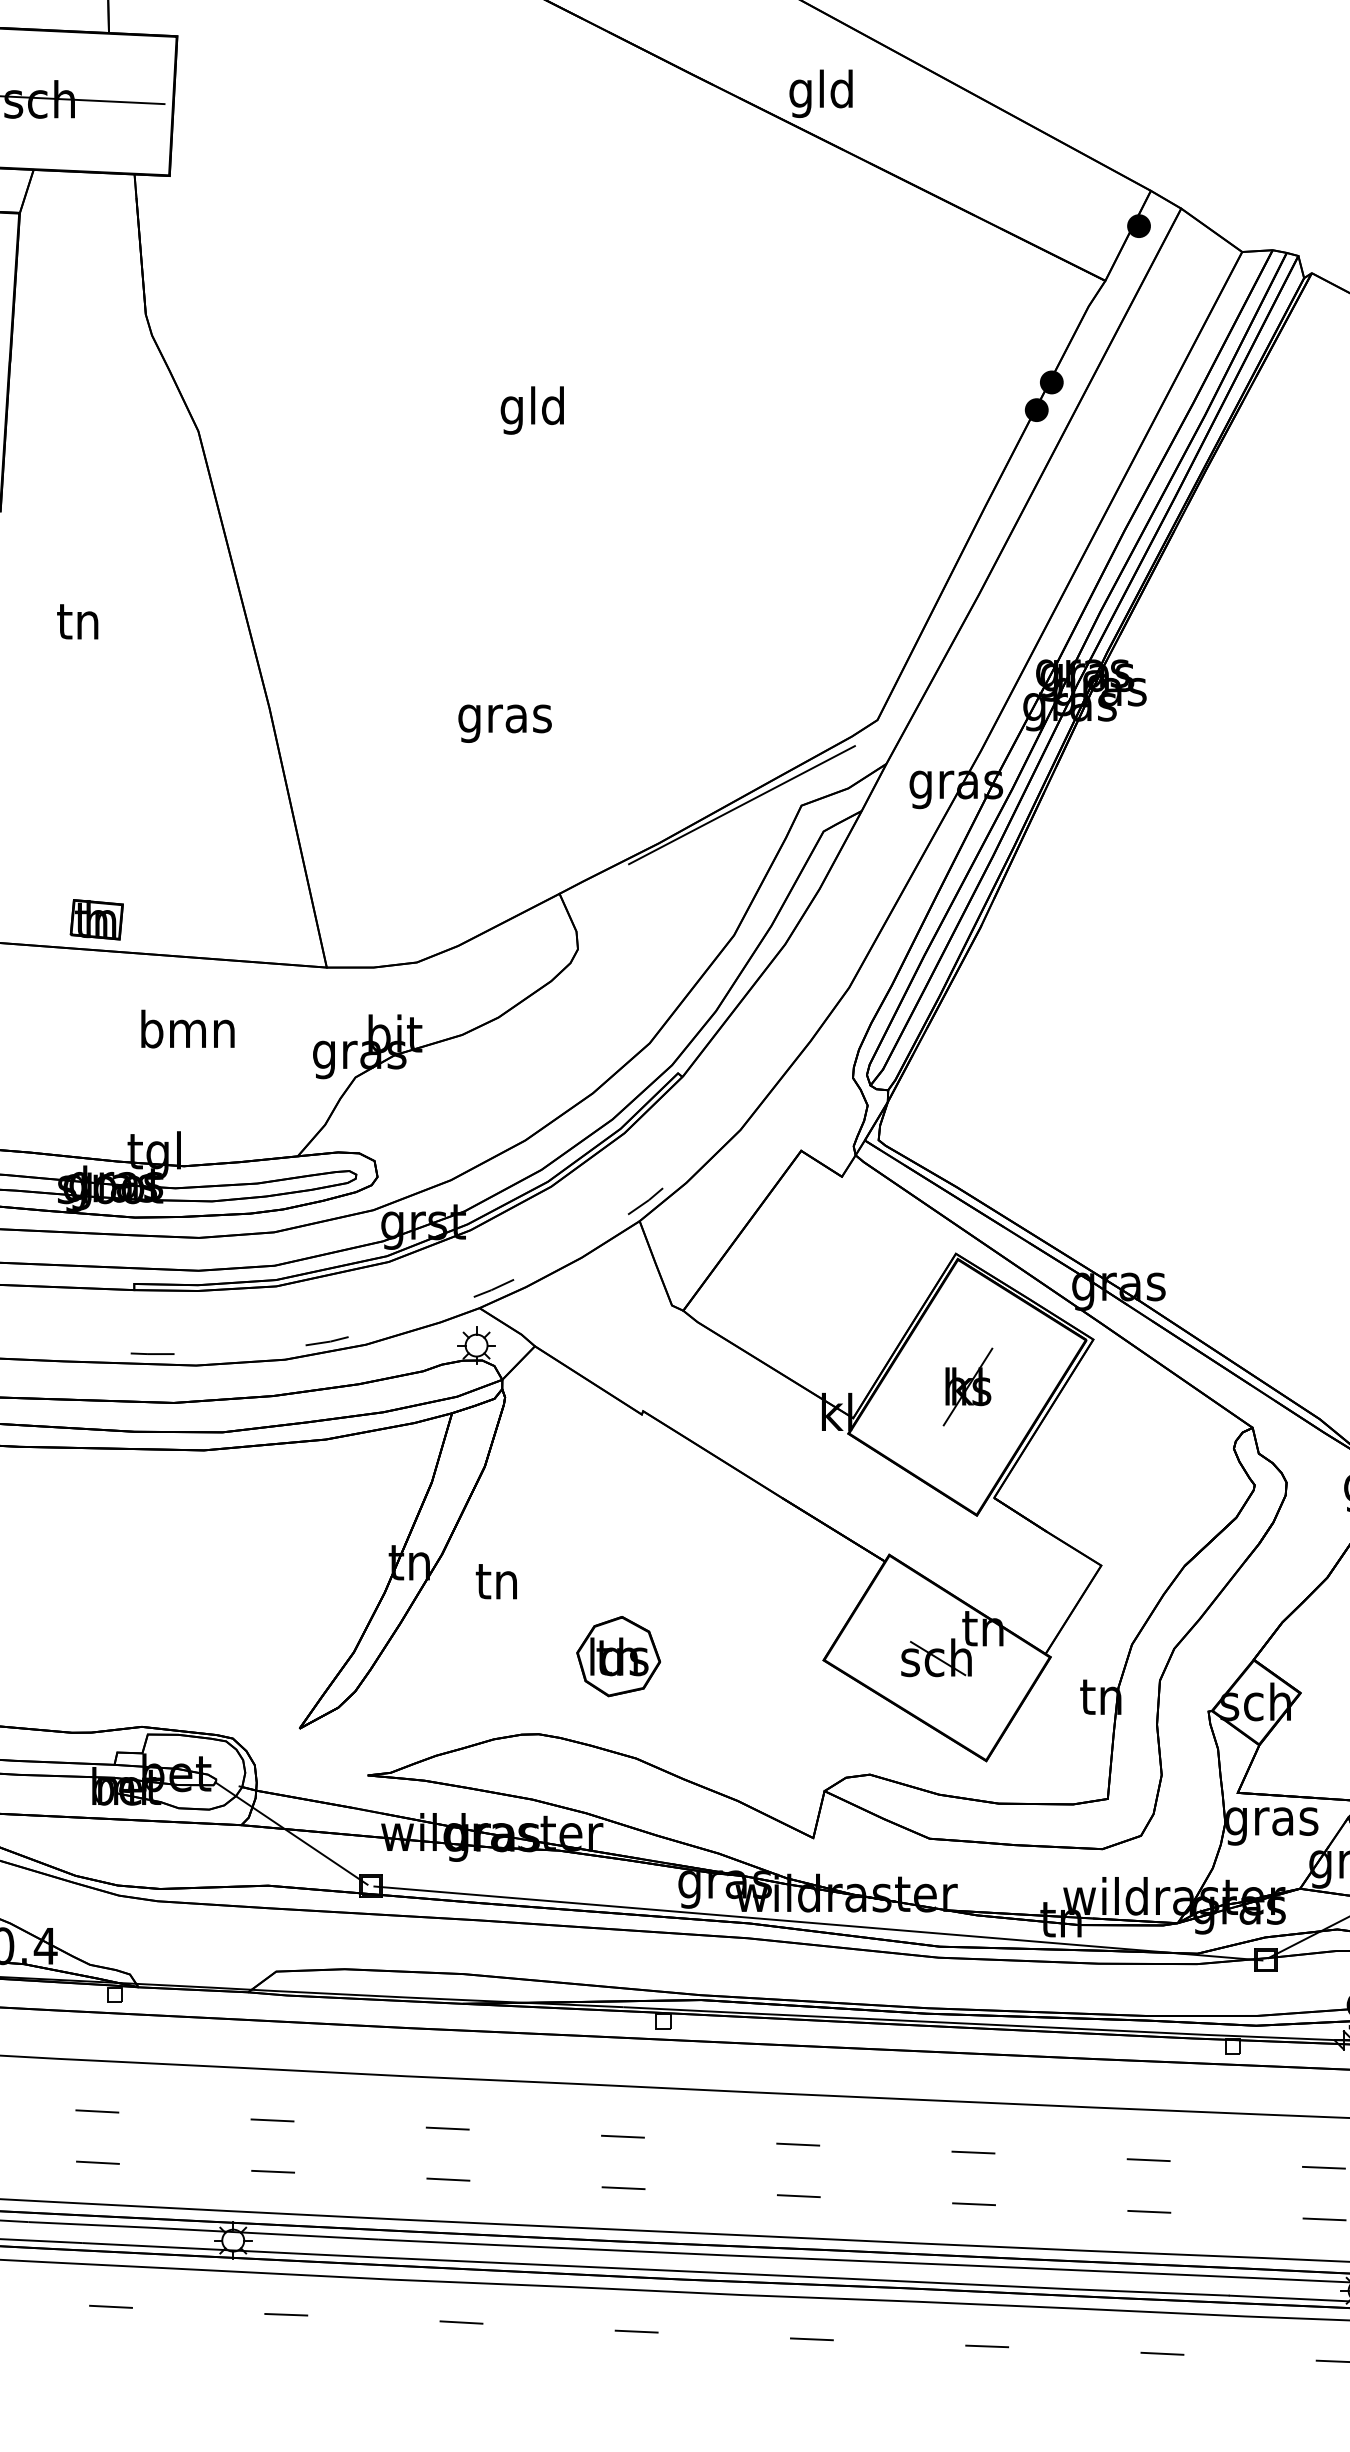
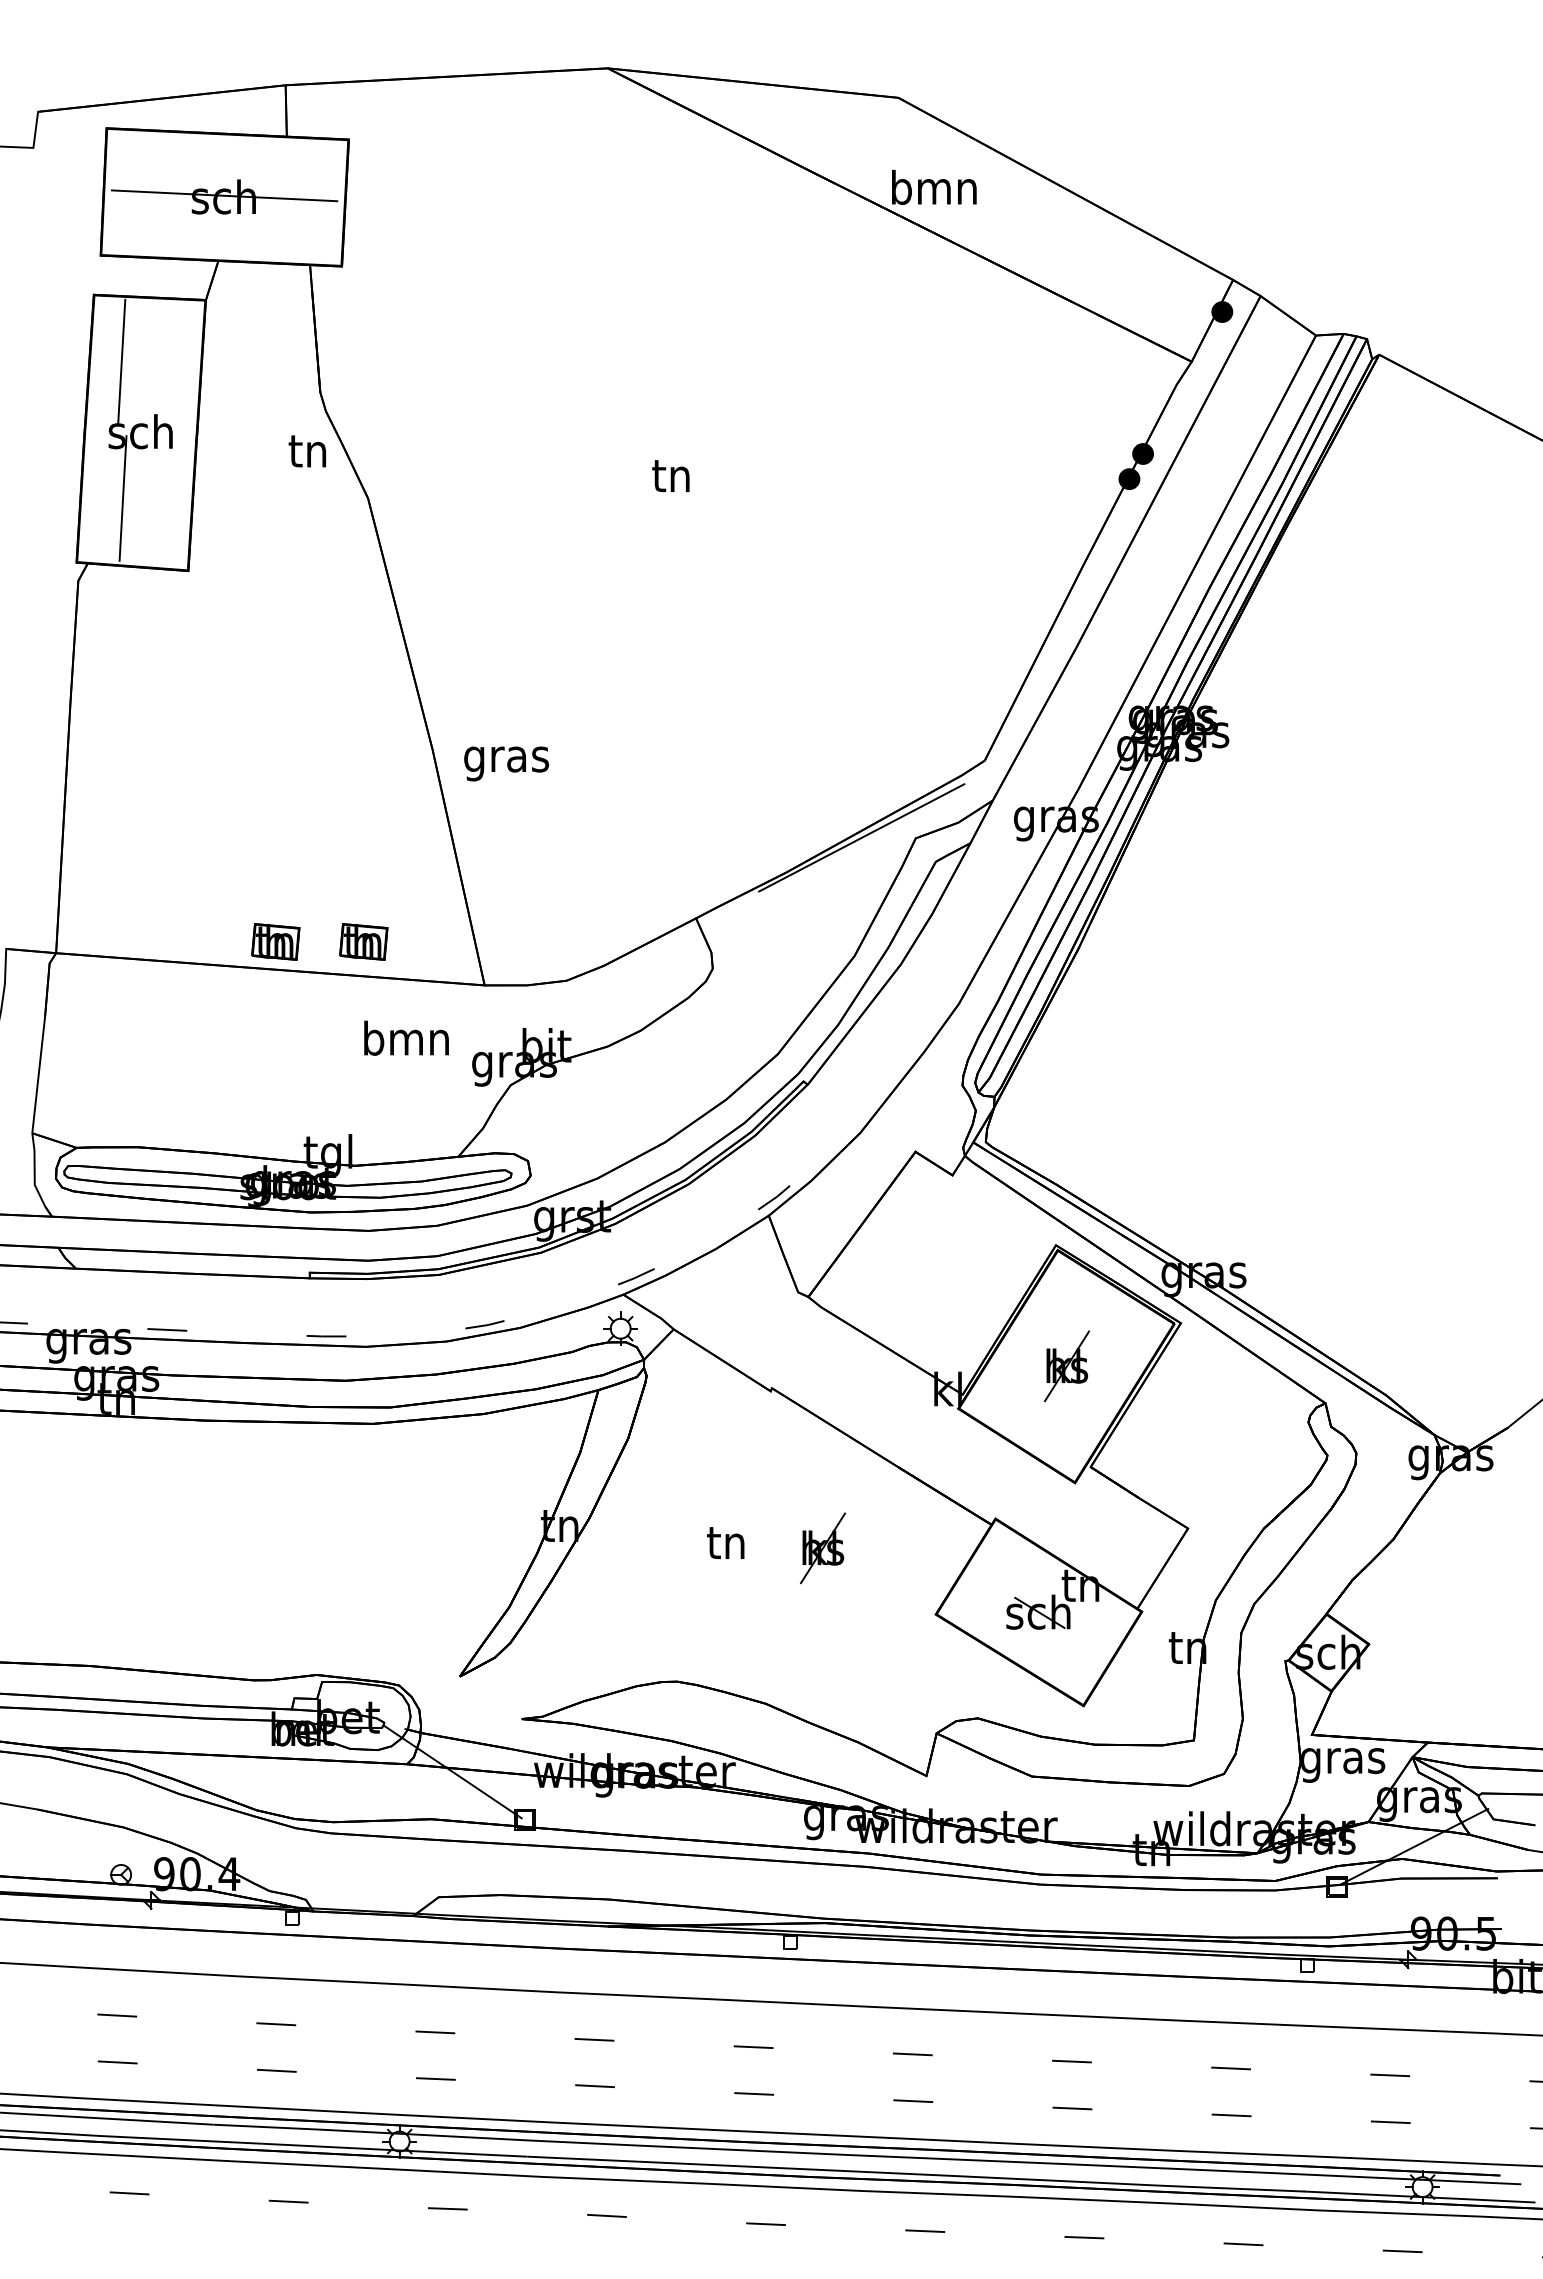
text: (822, 93) -> (934, 191), gld -> bmn
text: (531, 410) -> (670, 479), gld -> tn
text: (77, 621) -> (307, 451), moved
text: (505, 723) -> (506, 763), moved
part: (193, 919) -> (363, 941), added
text: (187, 1028) -> (406, 1037), moved
text: (496, 1581) -> (725, 1542), moved
part: (699, 1587) -> (823, 1548), added
part: (618, 1656) -> (749, 1611), removed
line: (817, 1923) -> (930, 1853), removed

